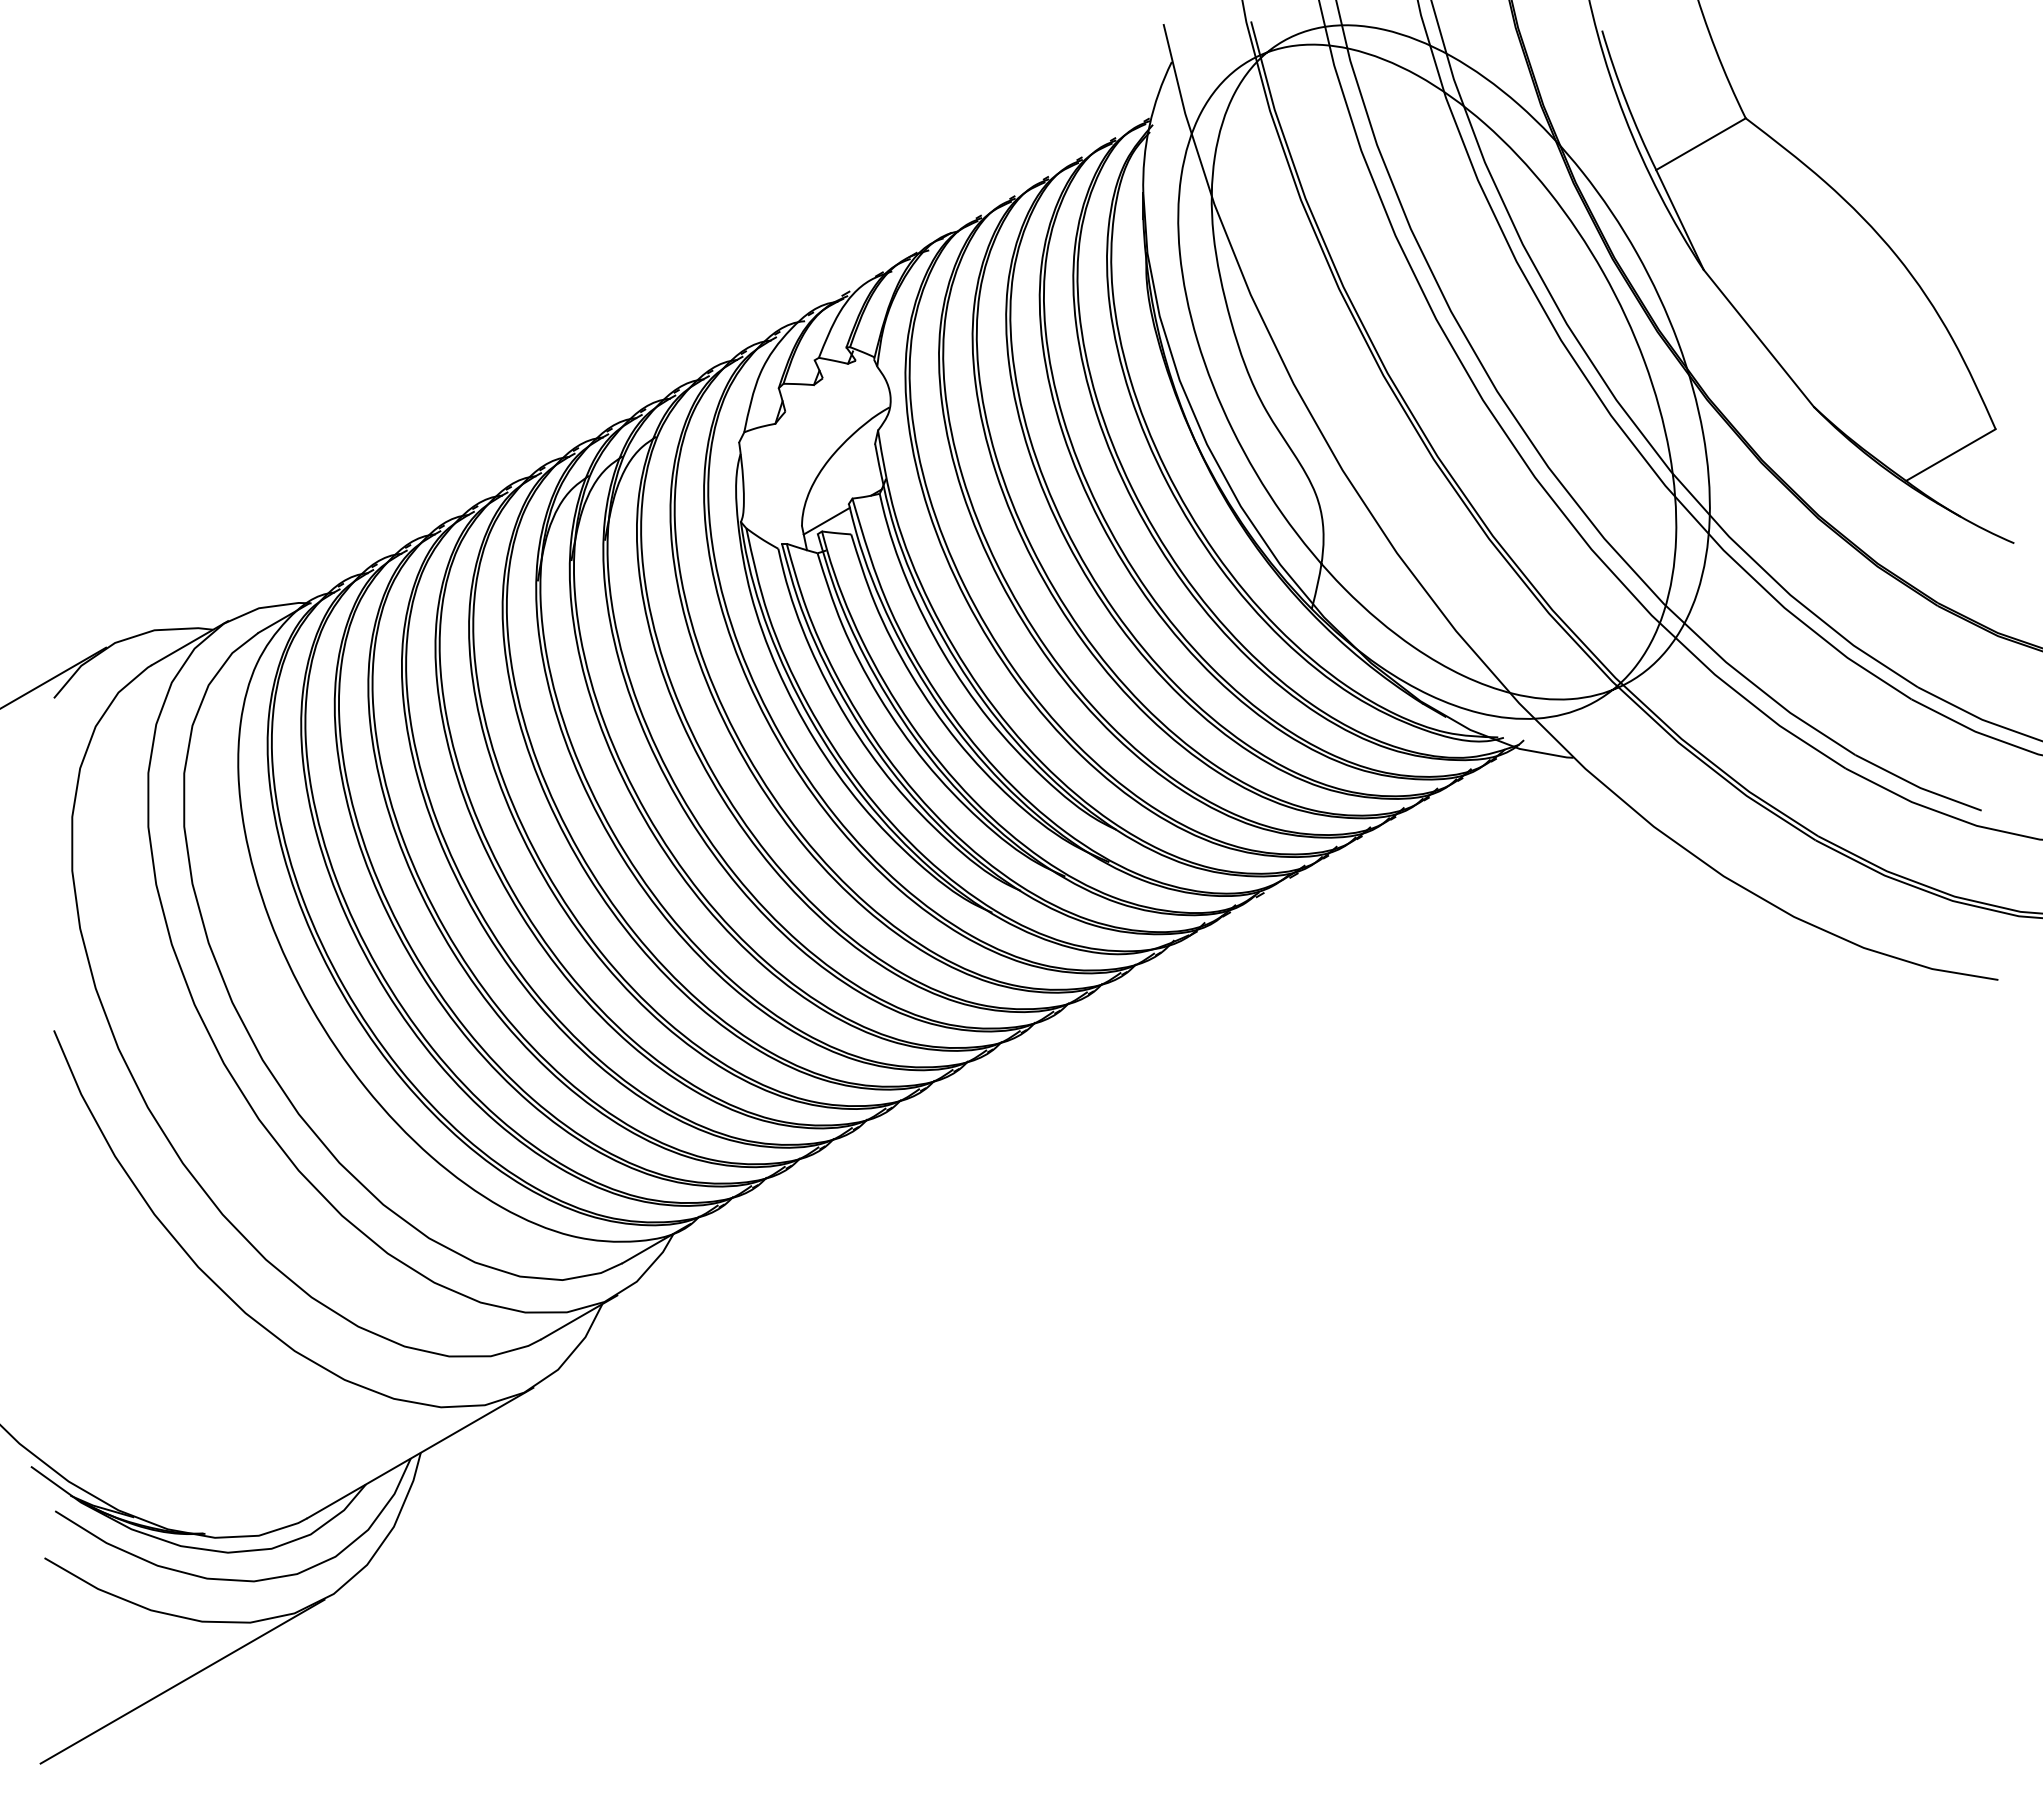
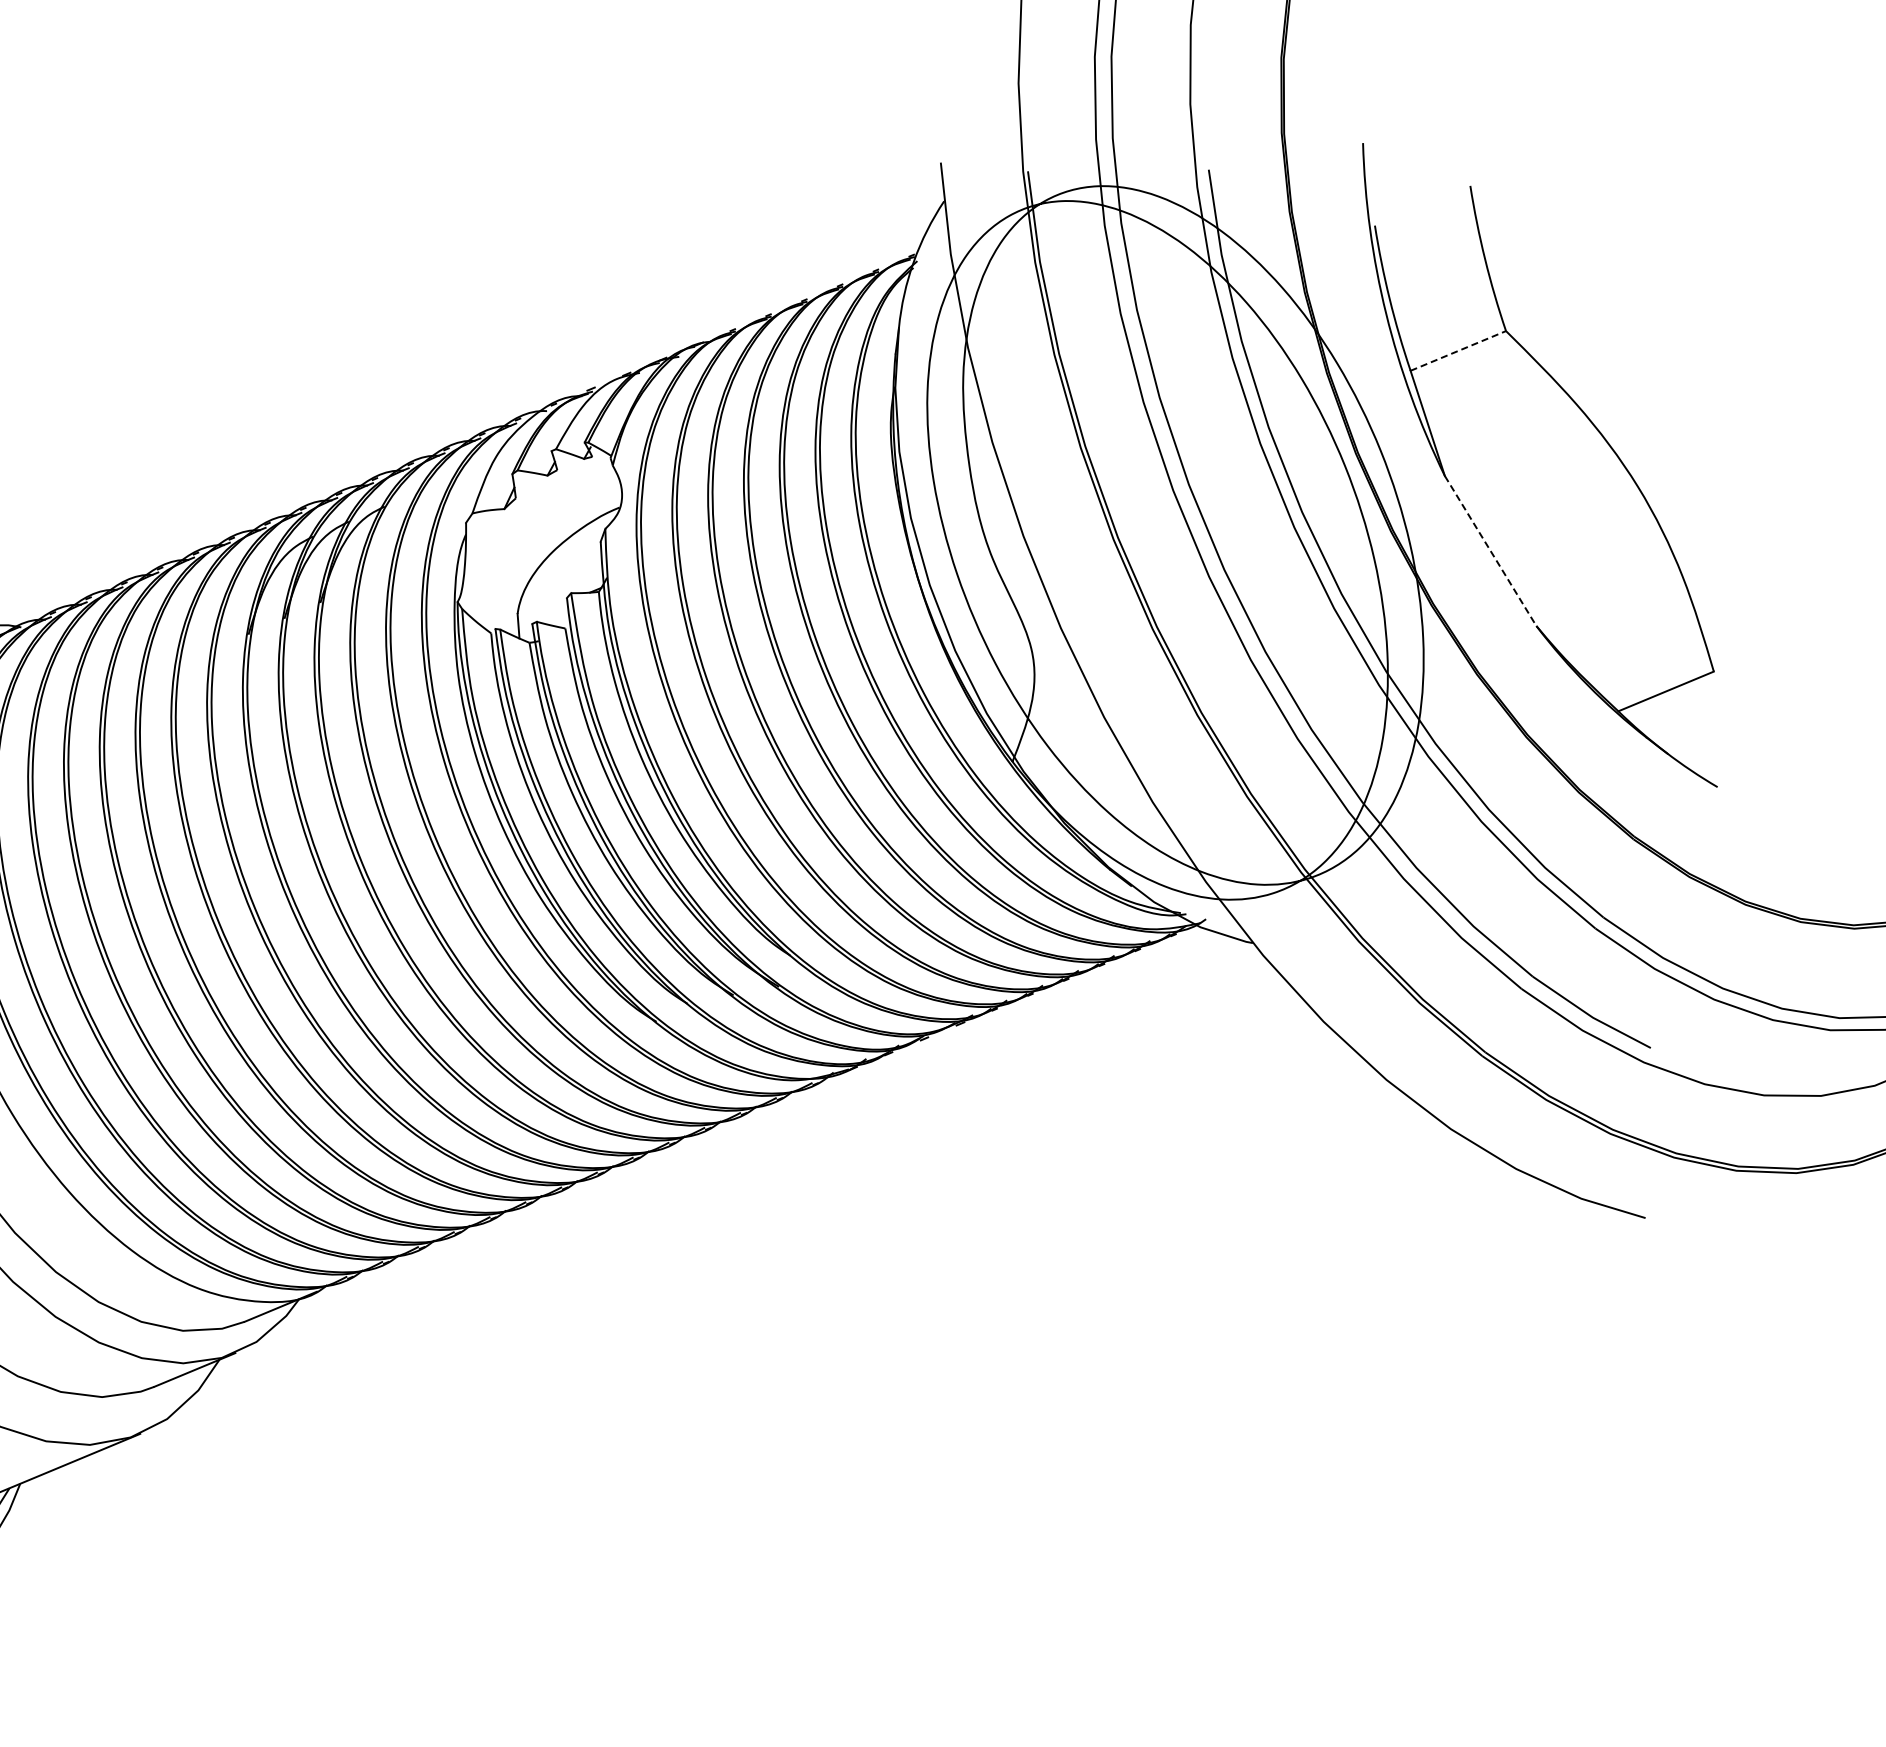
line: (1700, 144) -> (1457, 351), solid -> dashed
line: (1758, 338) -> (1490, 551), solid -> dashed
line: (826, 520) -> (542, 611), removed

